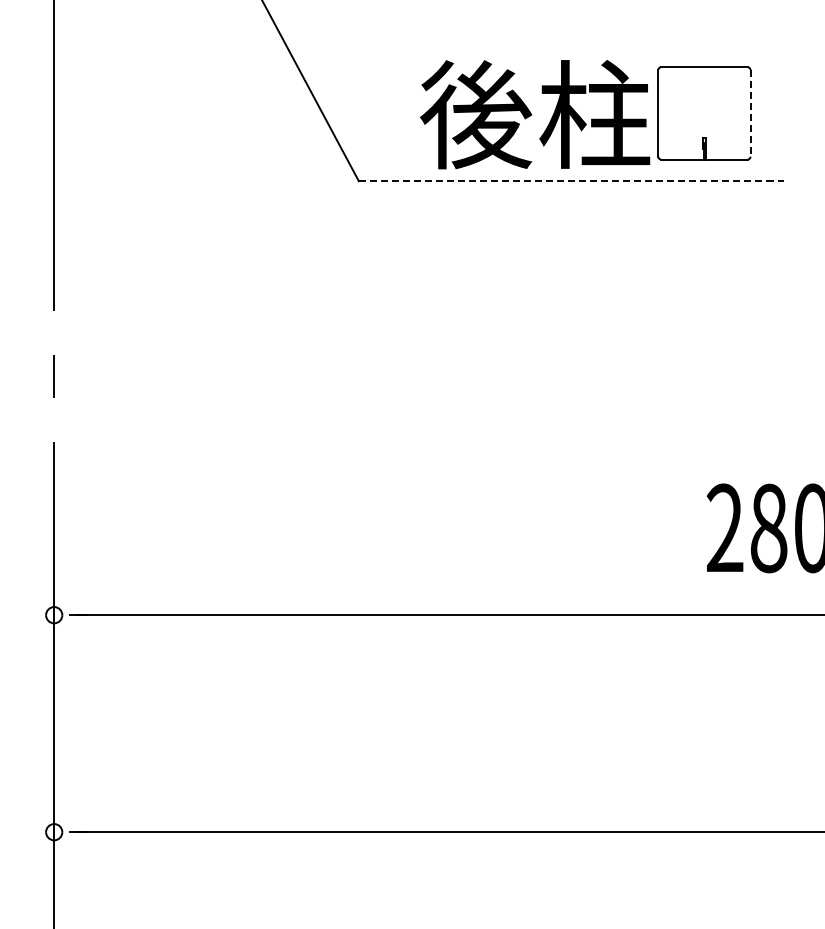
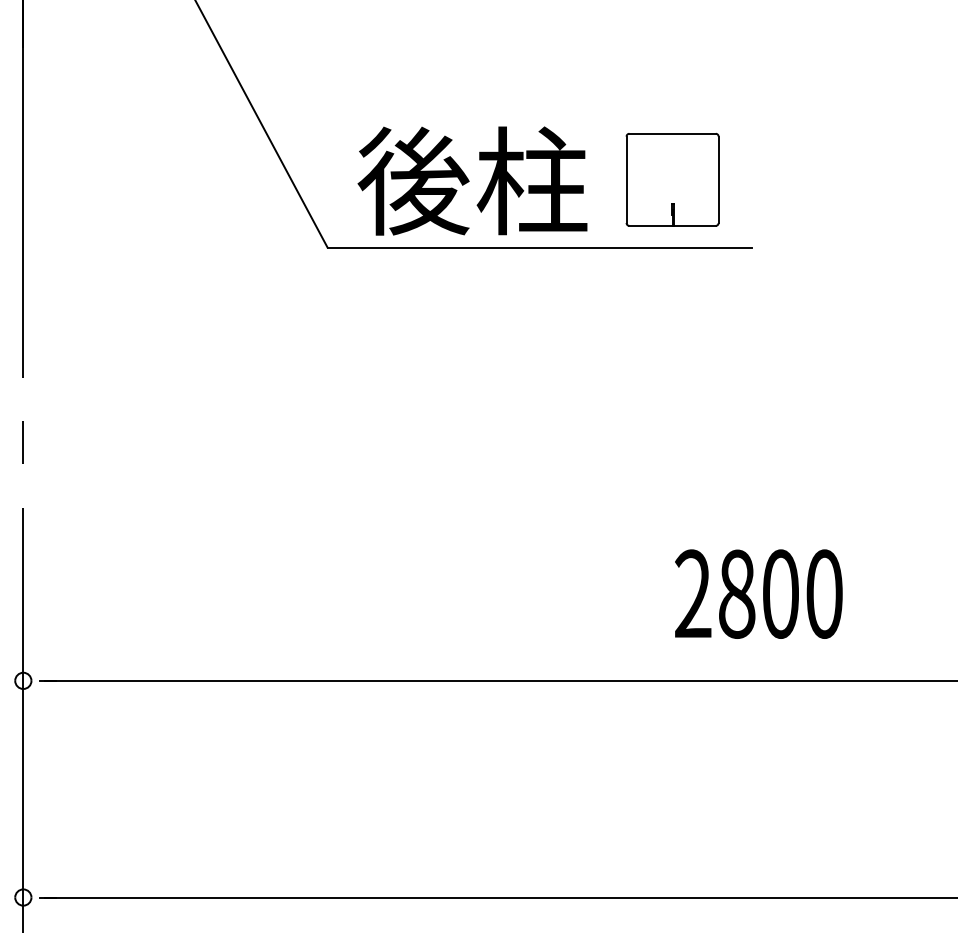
text: (535, 114) -> (472, 180), moved
line: (750, 114) -> (718, 180), dashed -> solid
line: (572, 181) -> (540, 247), dashed -> solid

